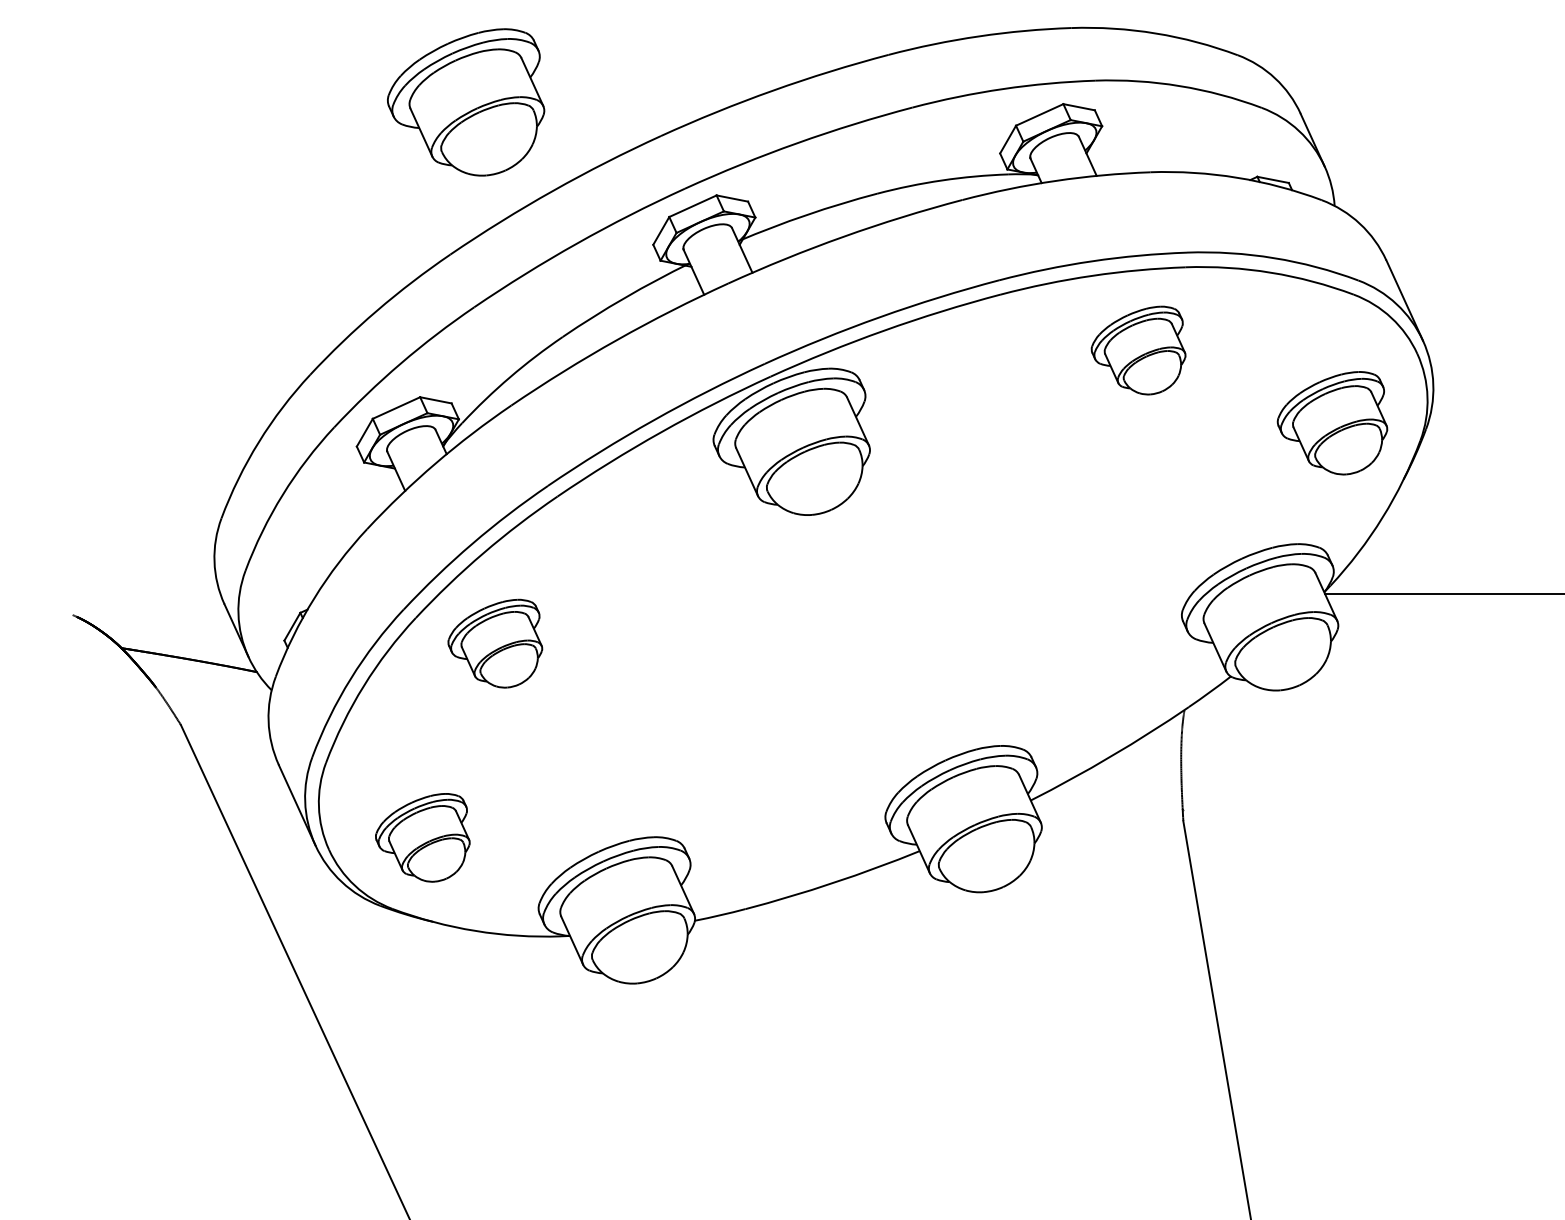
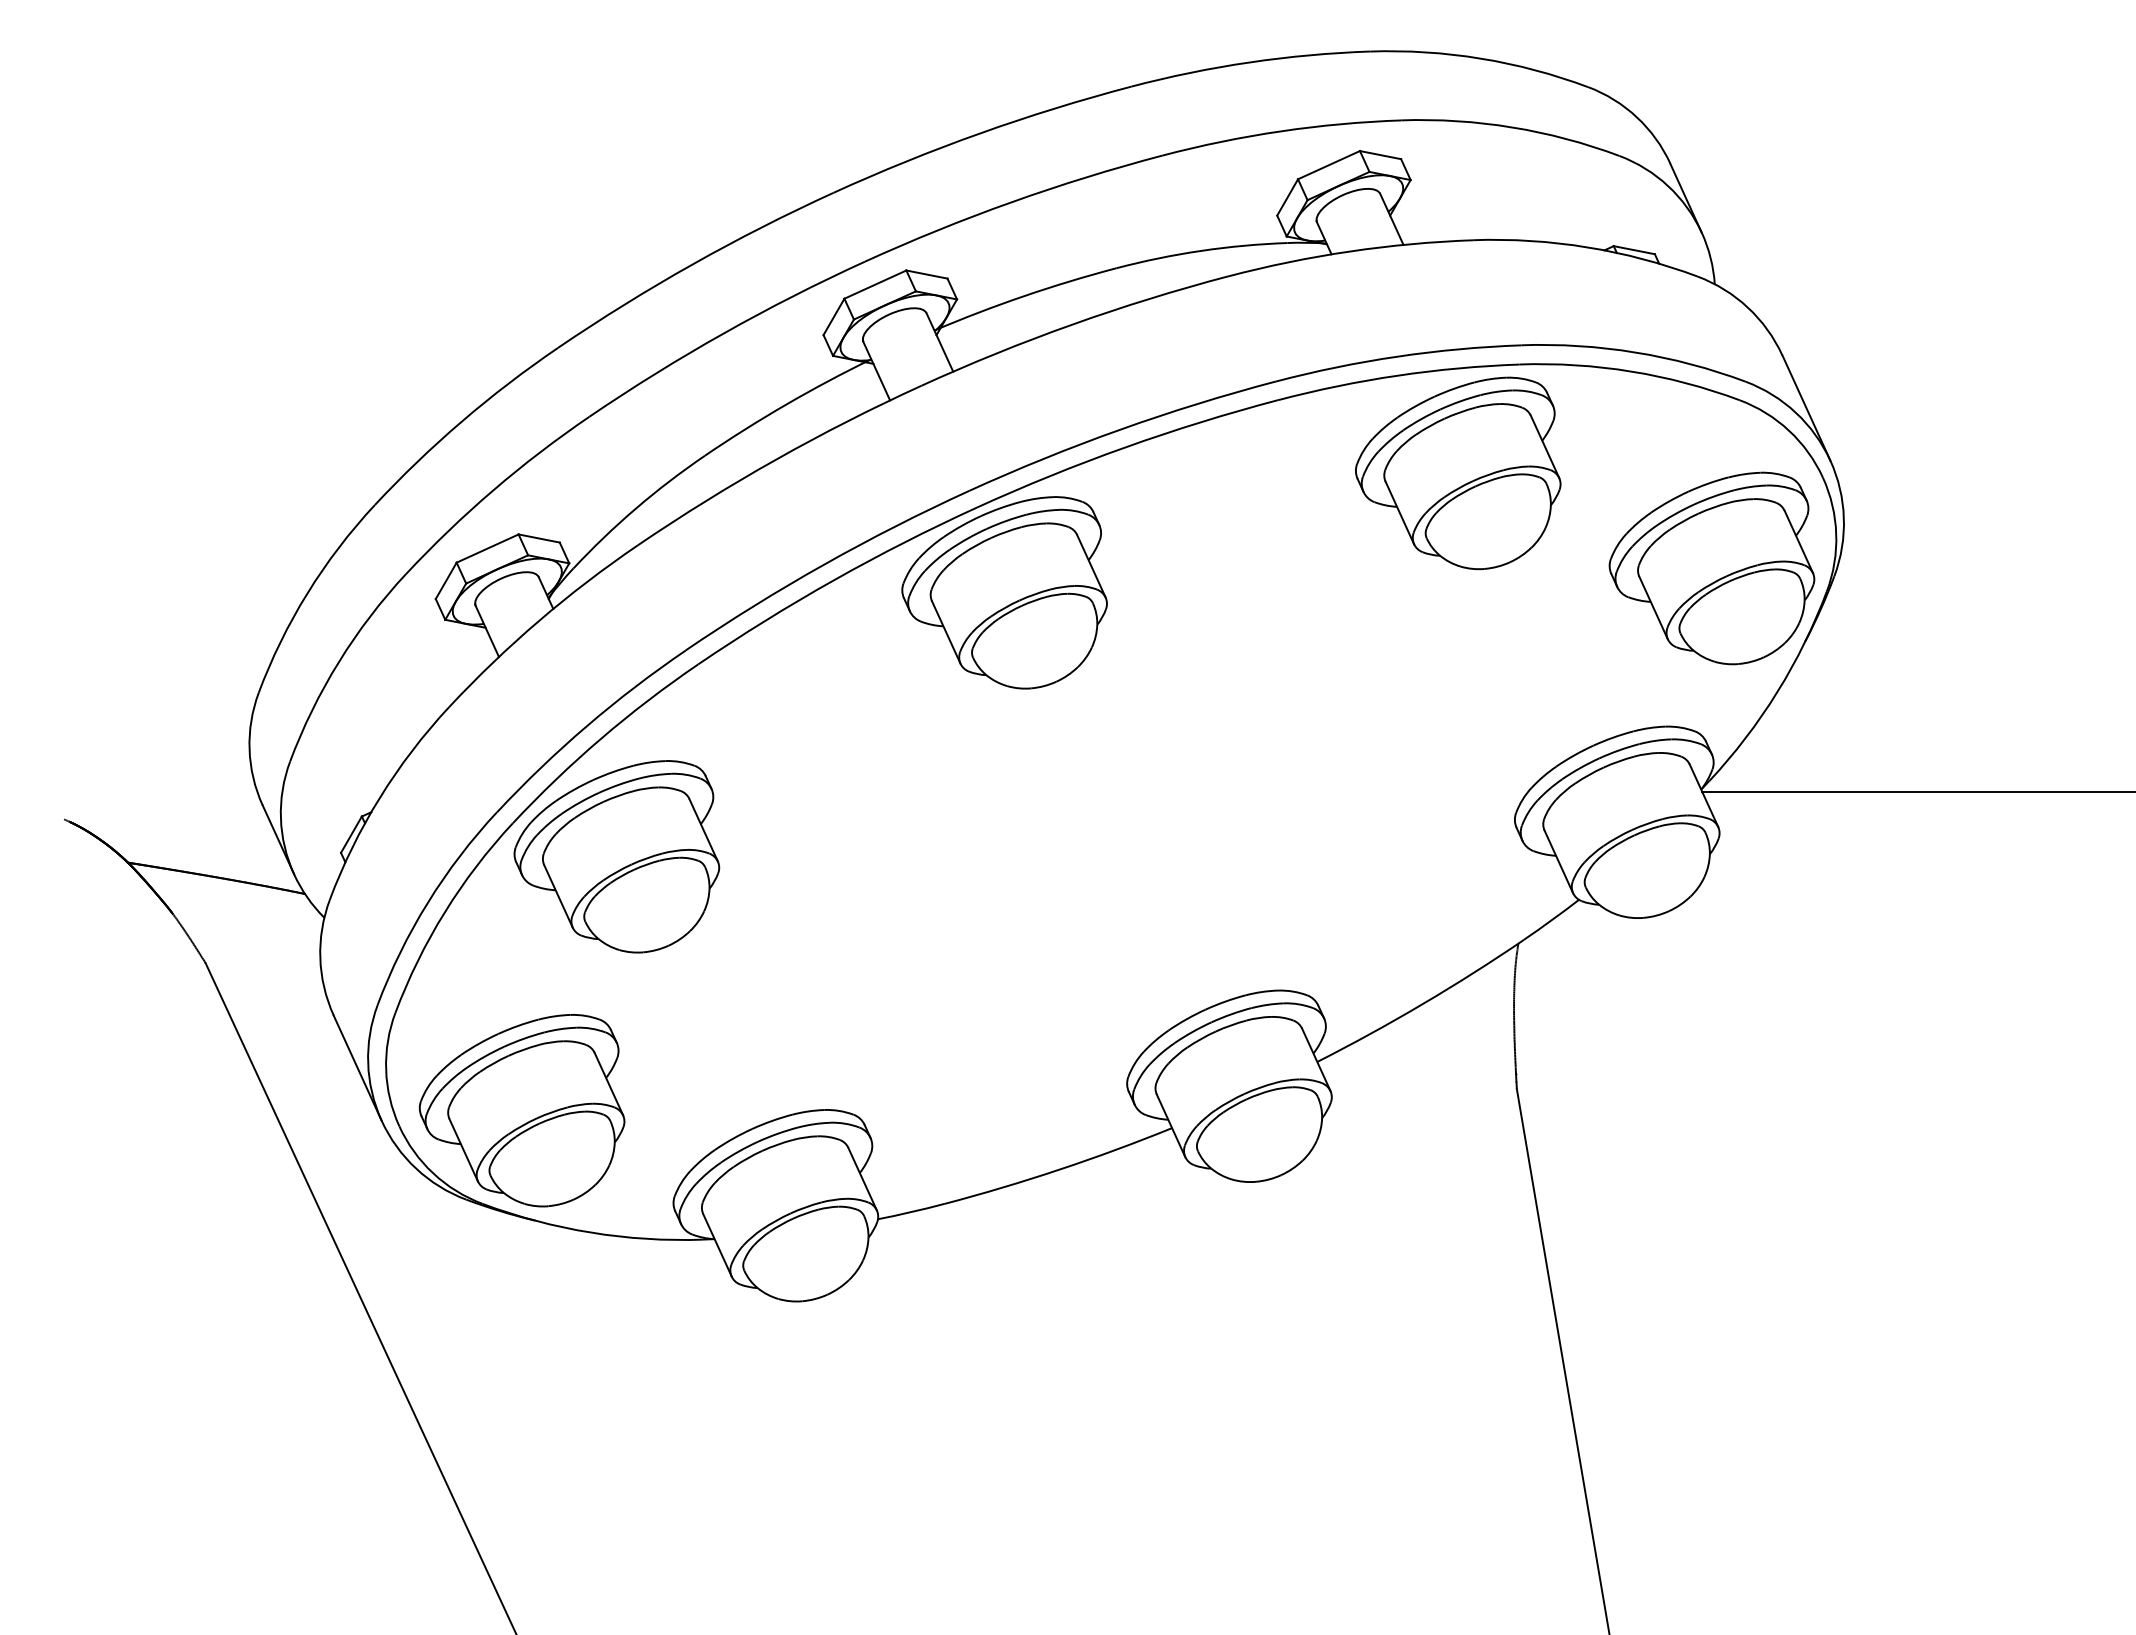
part: (465, 102) -> (578, 148), removed
part: (1138, 350) -> (1458, 473), size x1.67
part: (1332, 423) -> (1711, 568), size x1.43
part: (495, 643) -> (616, 856), size x1.67
part: (422, 837) -> (521, 1110), size x1.67

